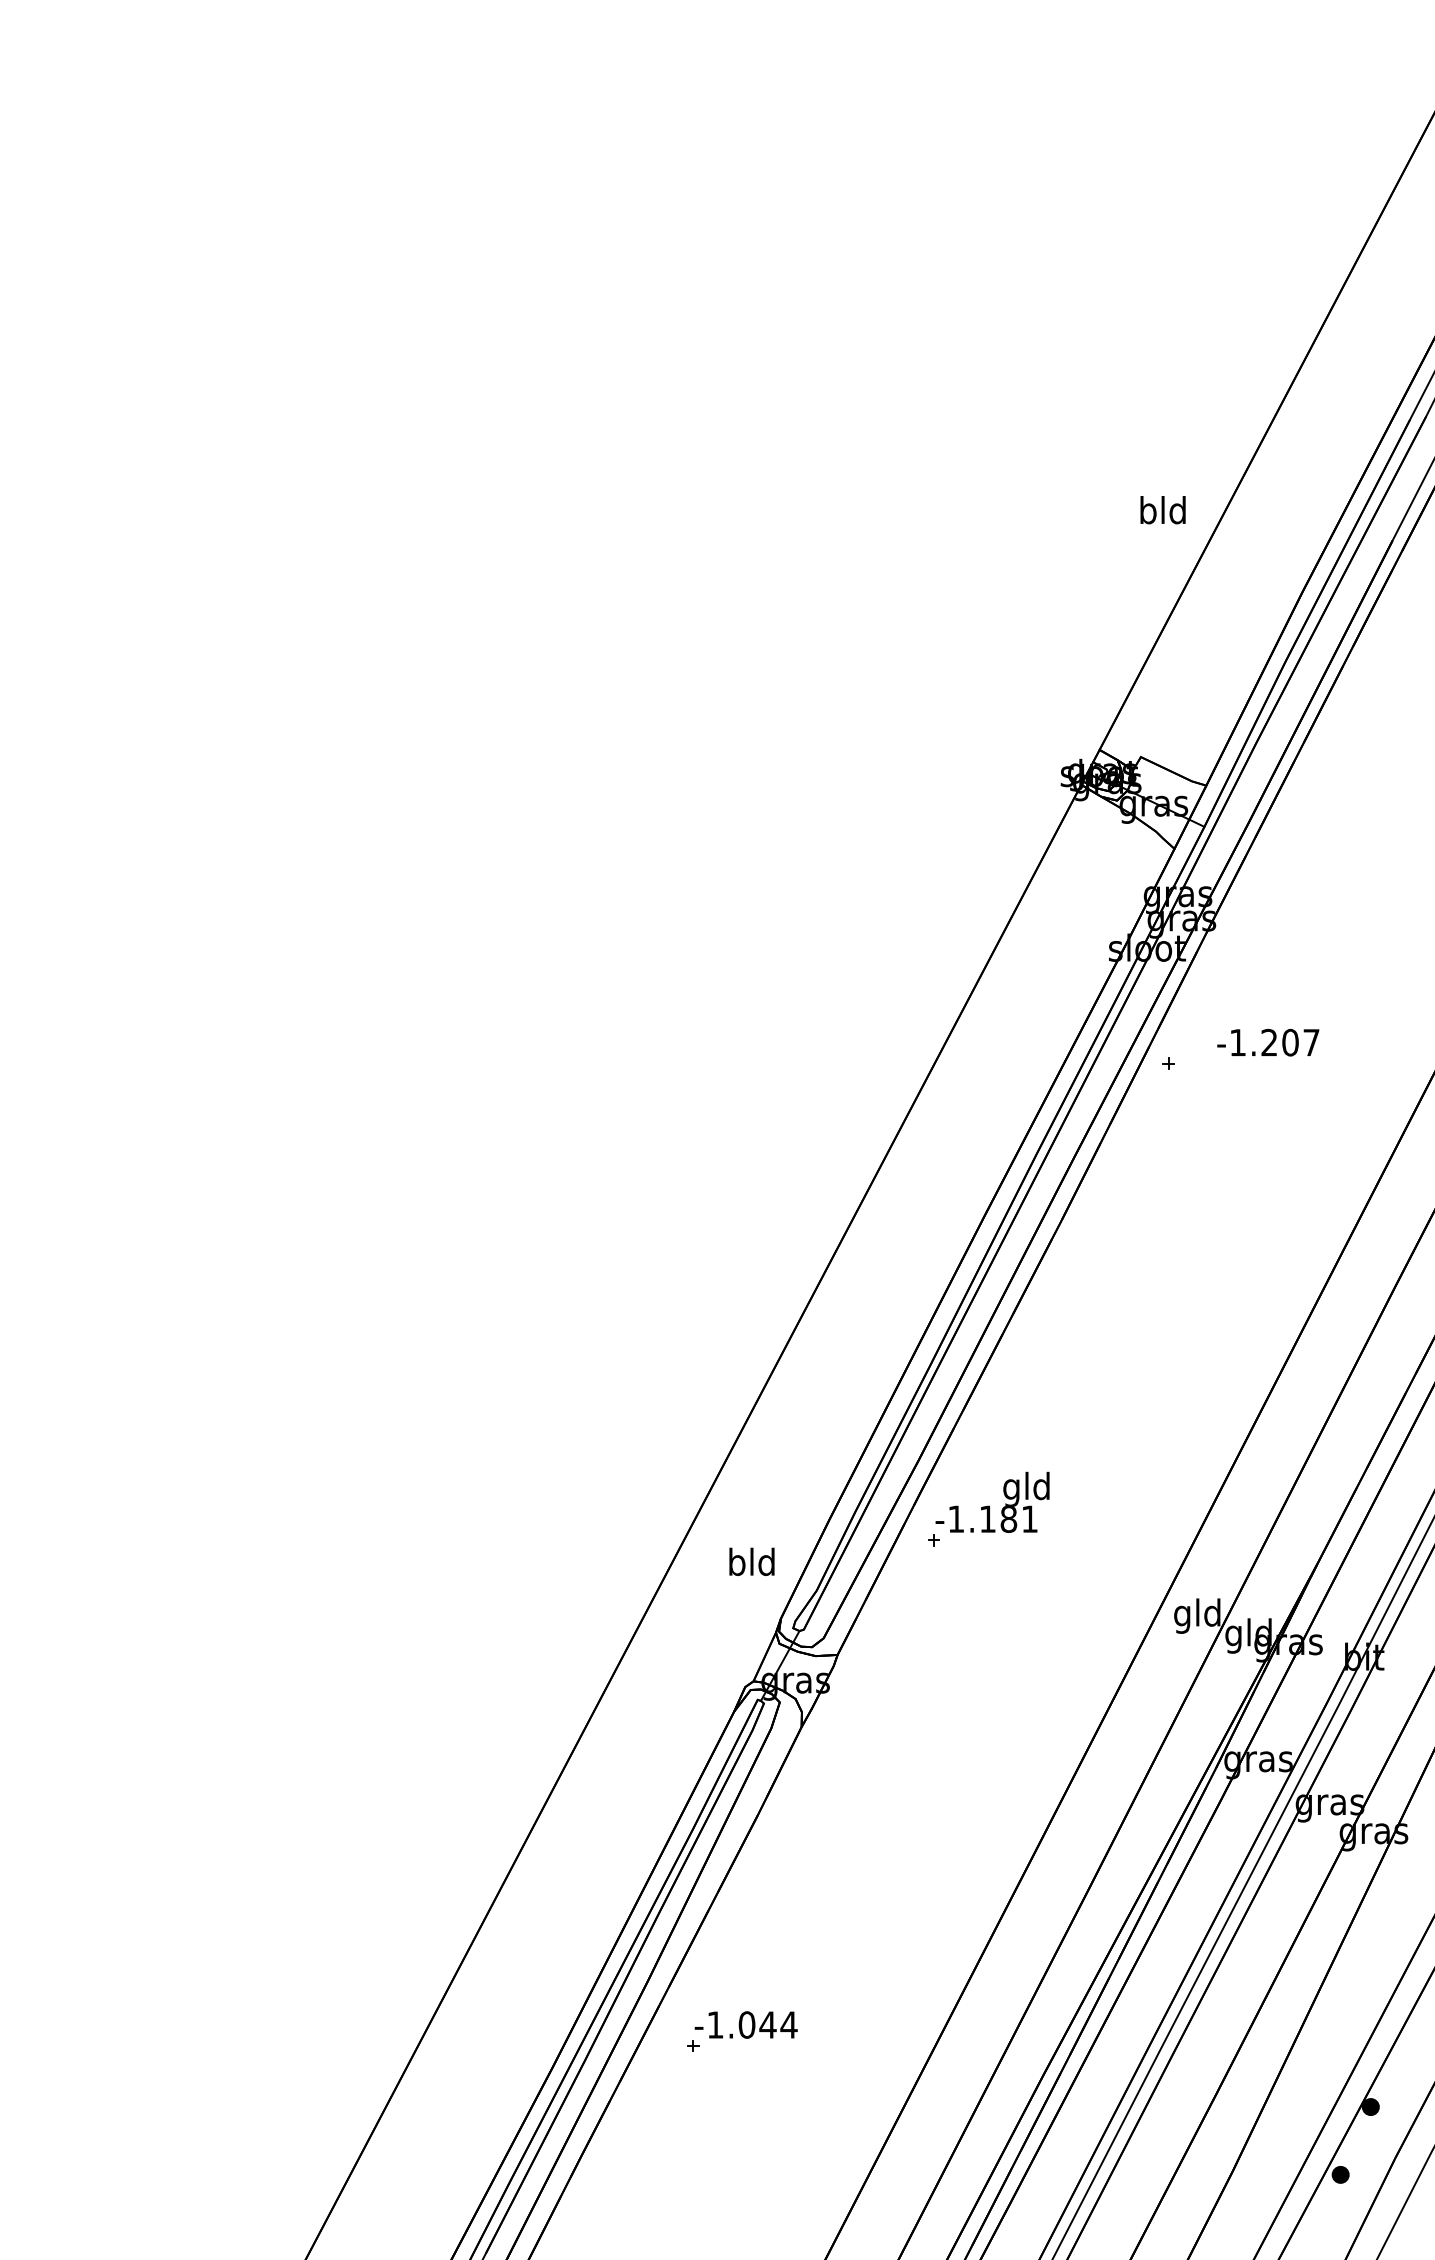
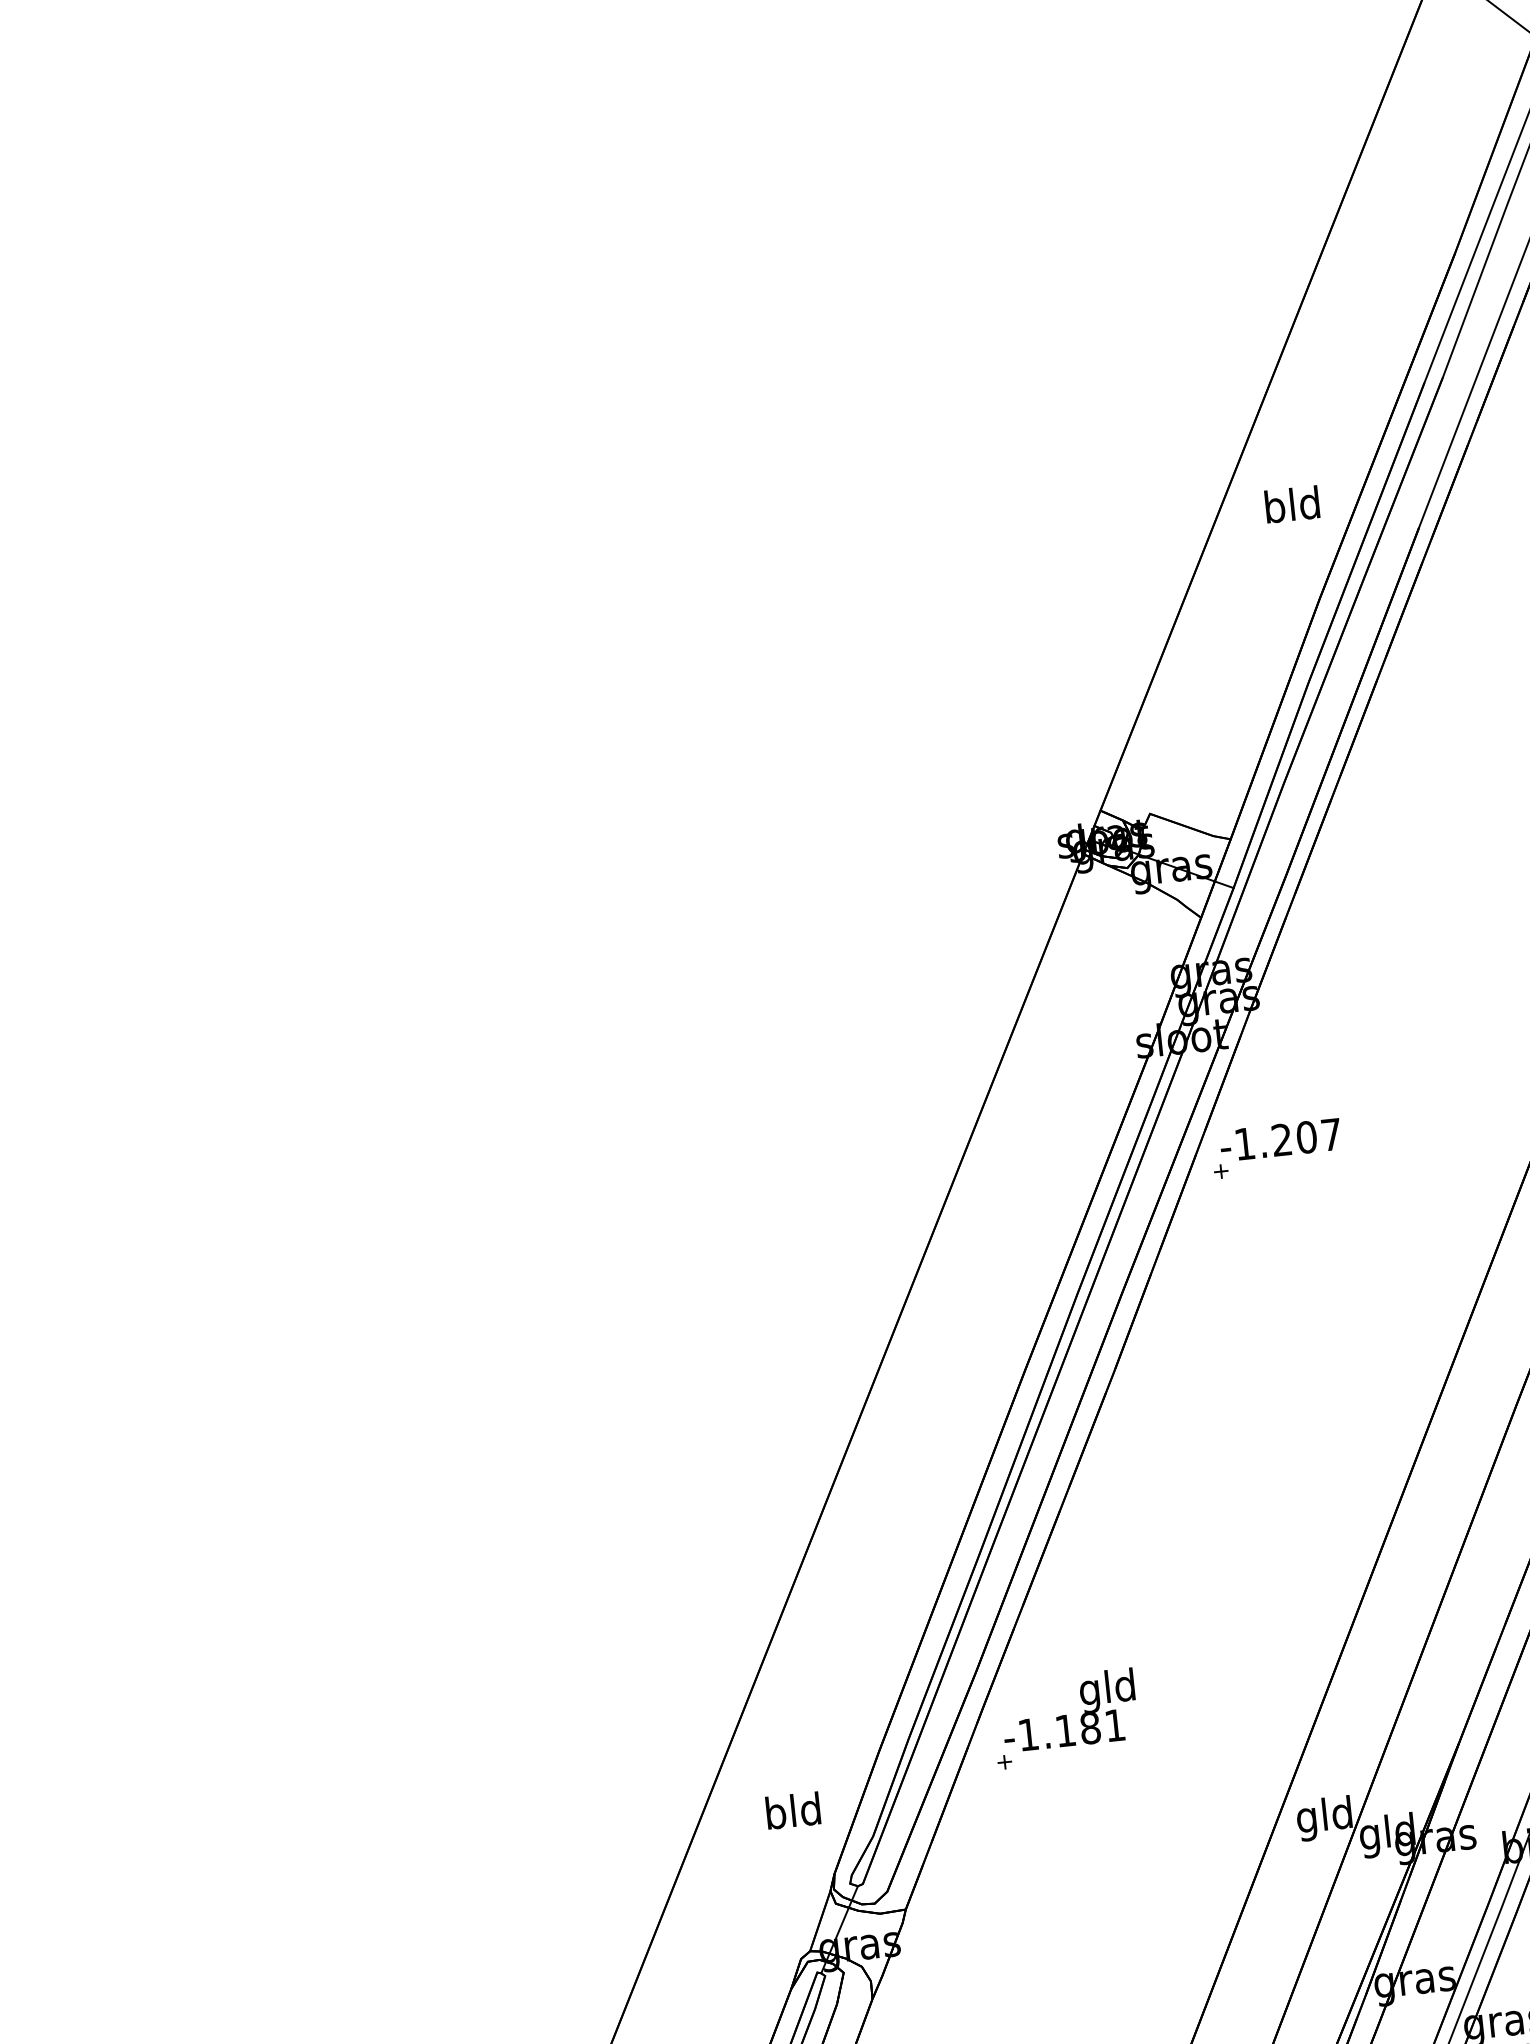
text: (1162, 510) -> (1291, 505), moved
text: (1268, 1042) -> (1280, 1139), moved

